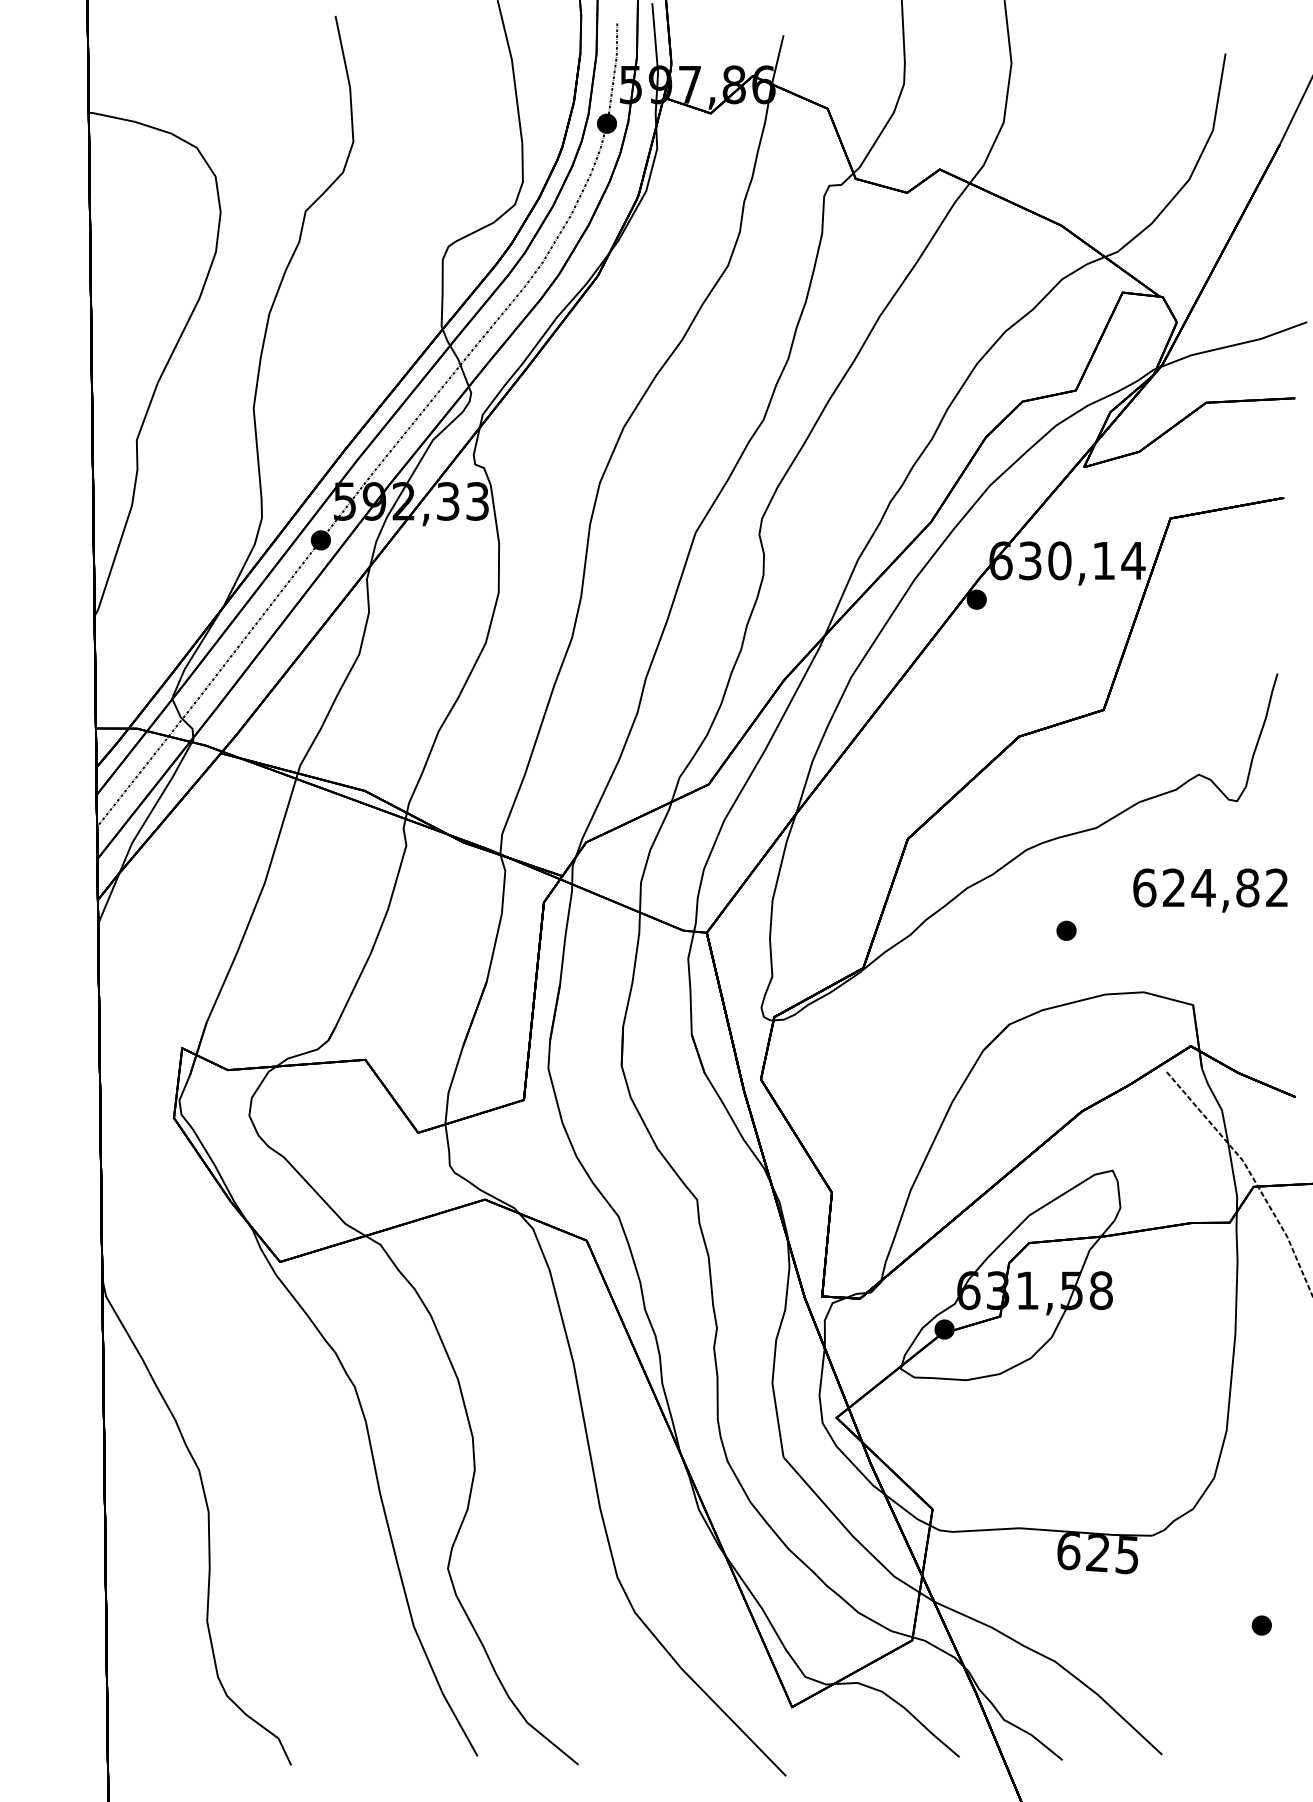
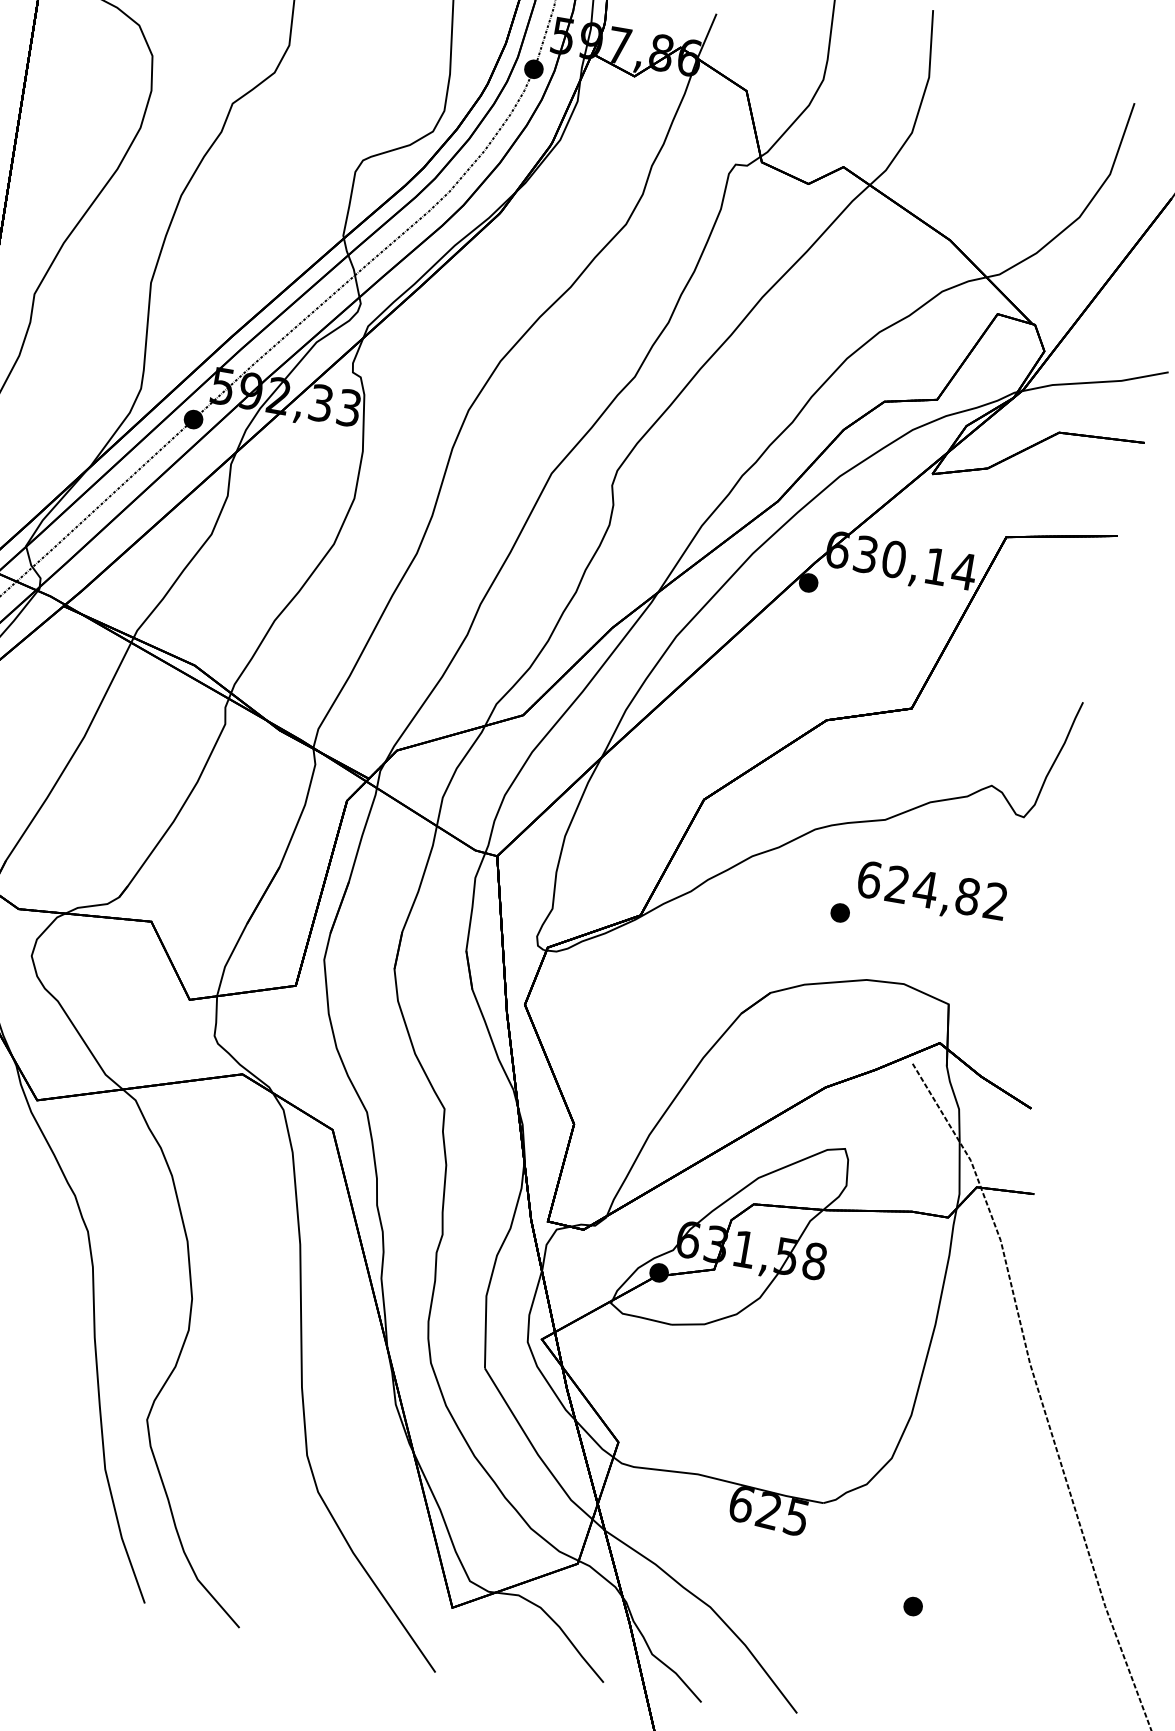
text: (1210, 890) -> (931, 893), moved

